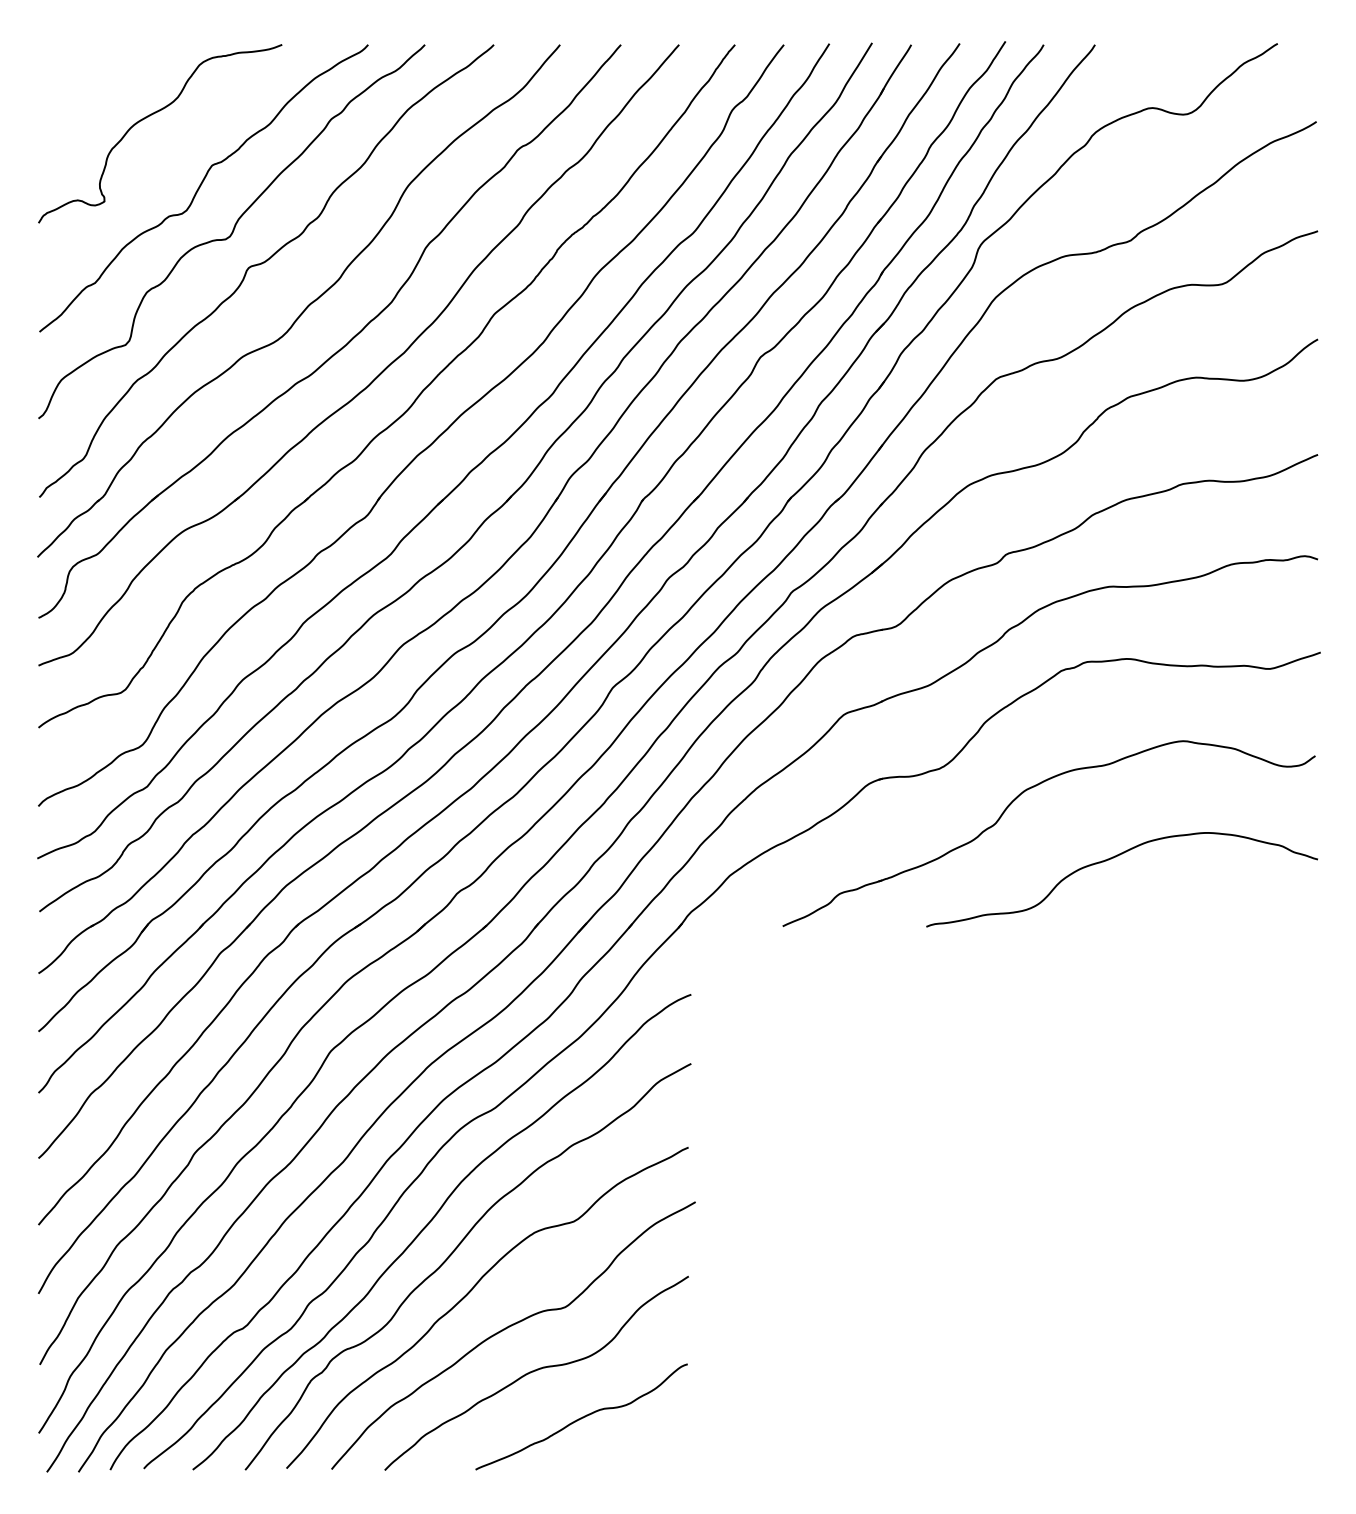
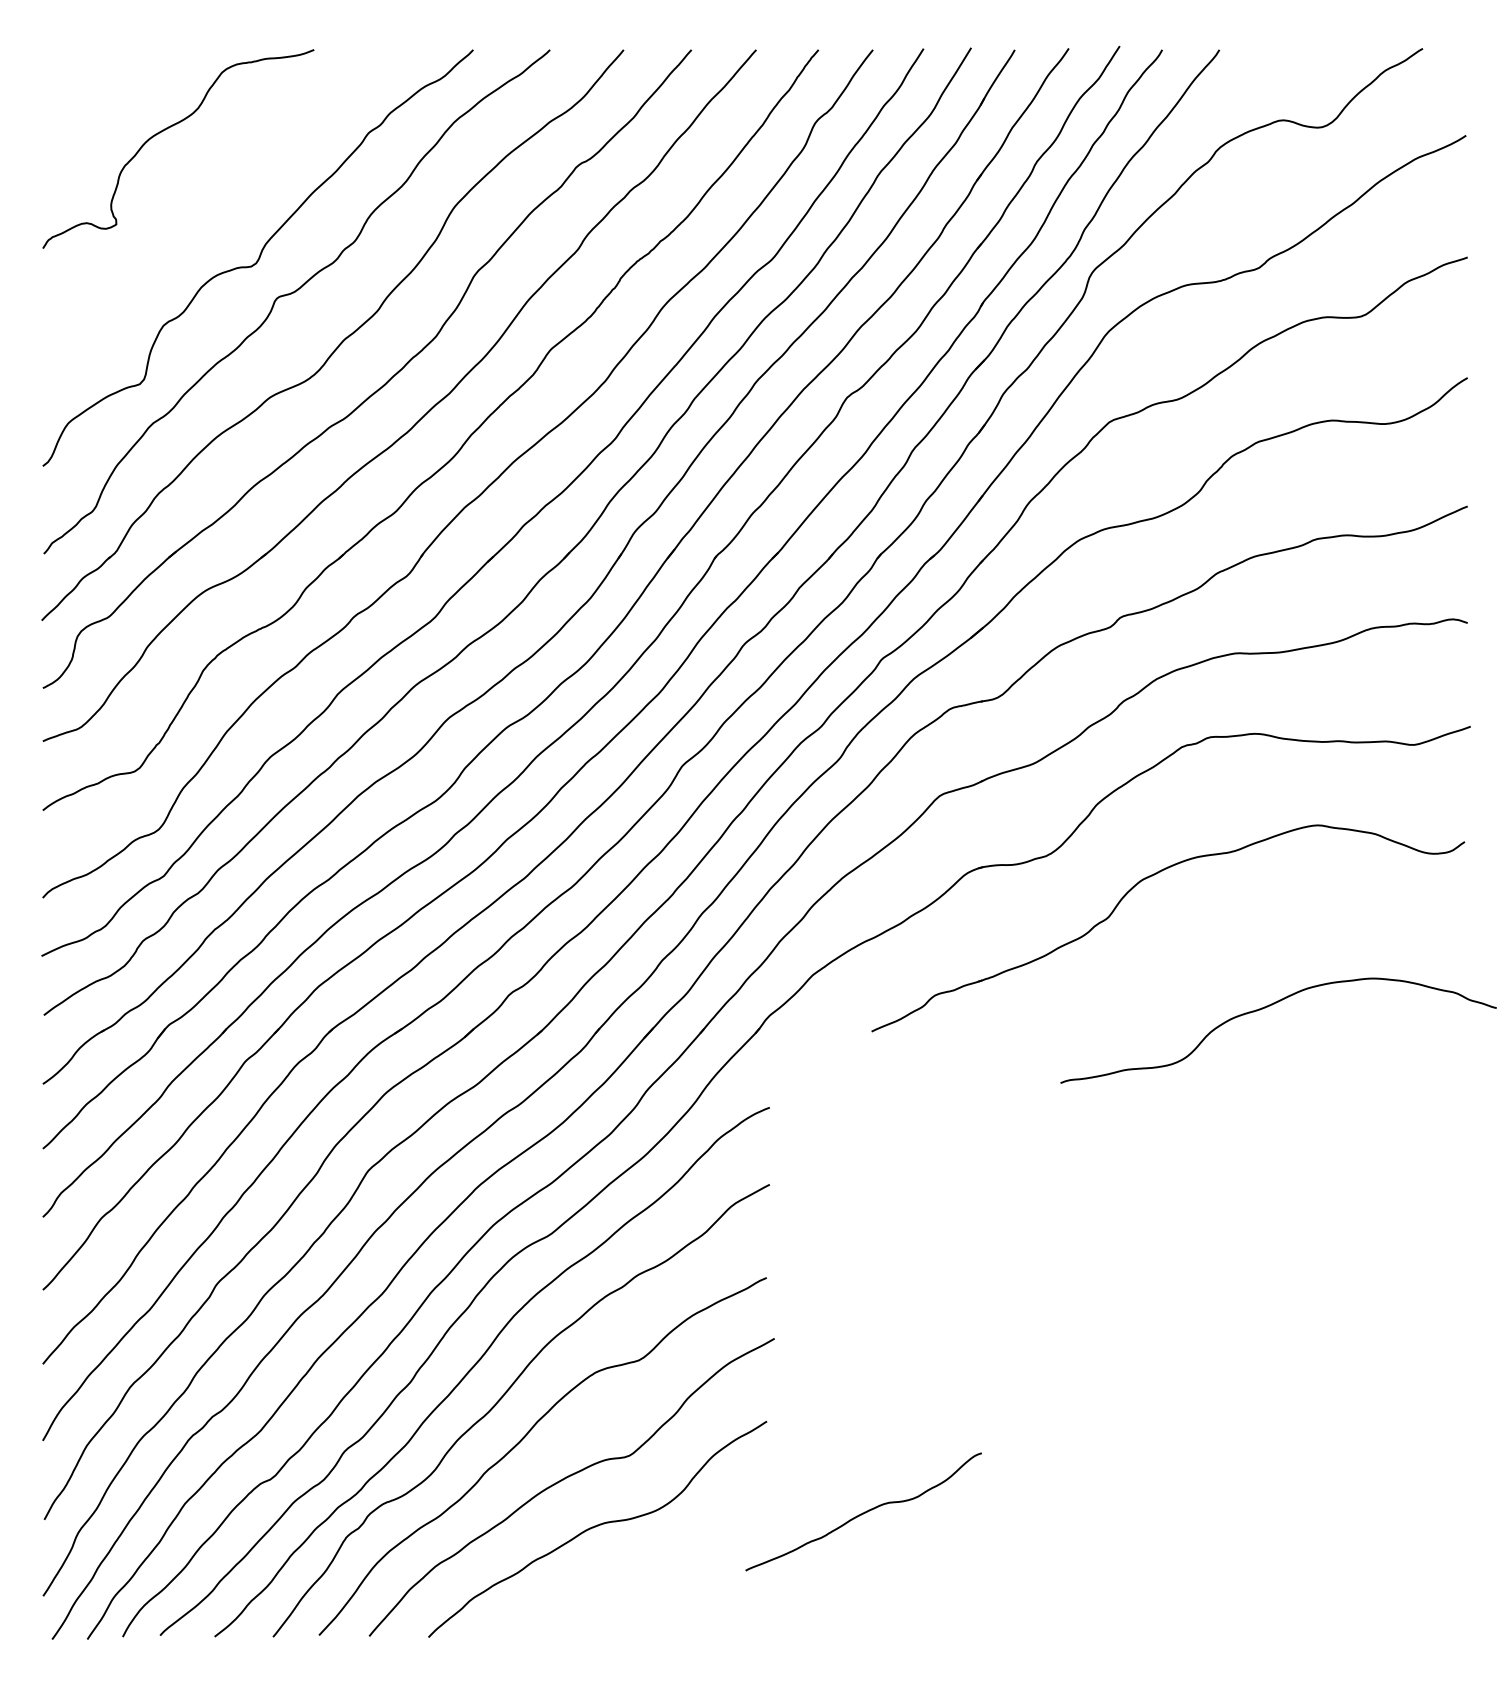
curve: (200, 187) -> (223, 208), removed
curve: (1114, 858) -> (1270, 1006), moved
curve: (582, 1416) -> (864, 1511), moved

